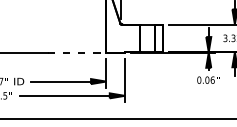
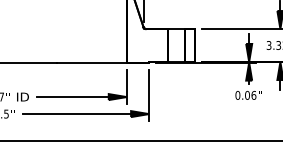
line: (76, 52) -> (91, 62), dashed -> solid

